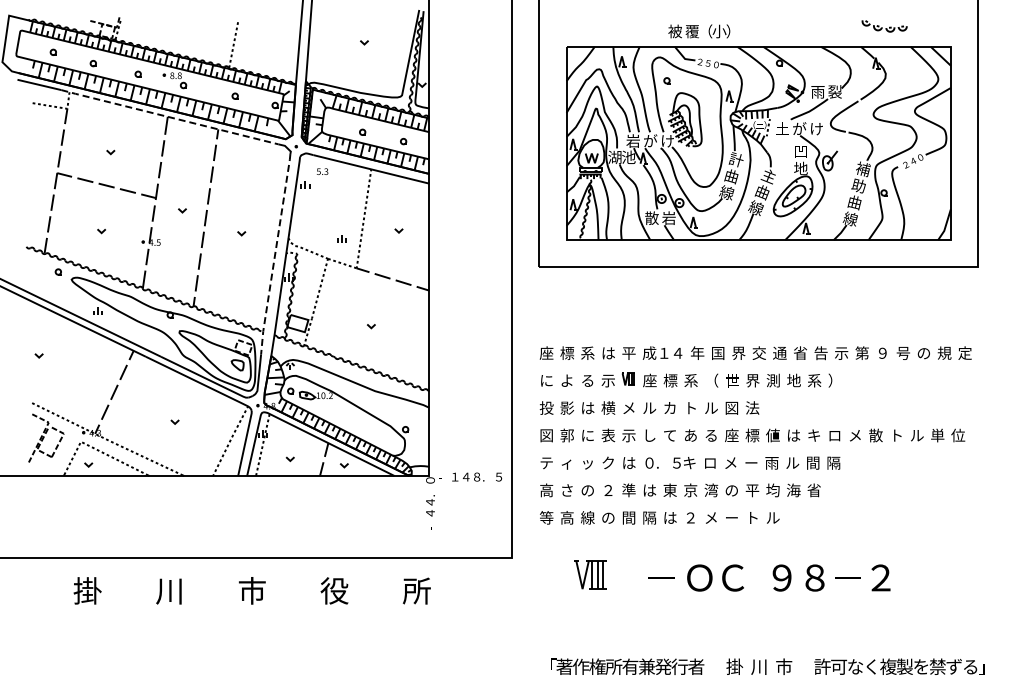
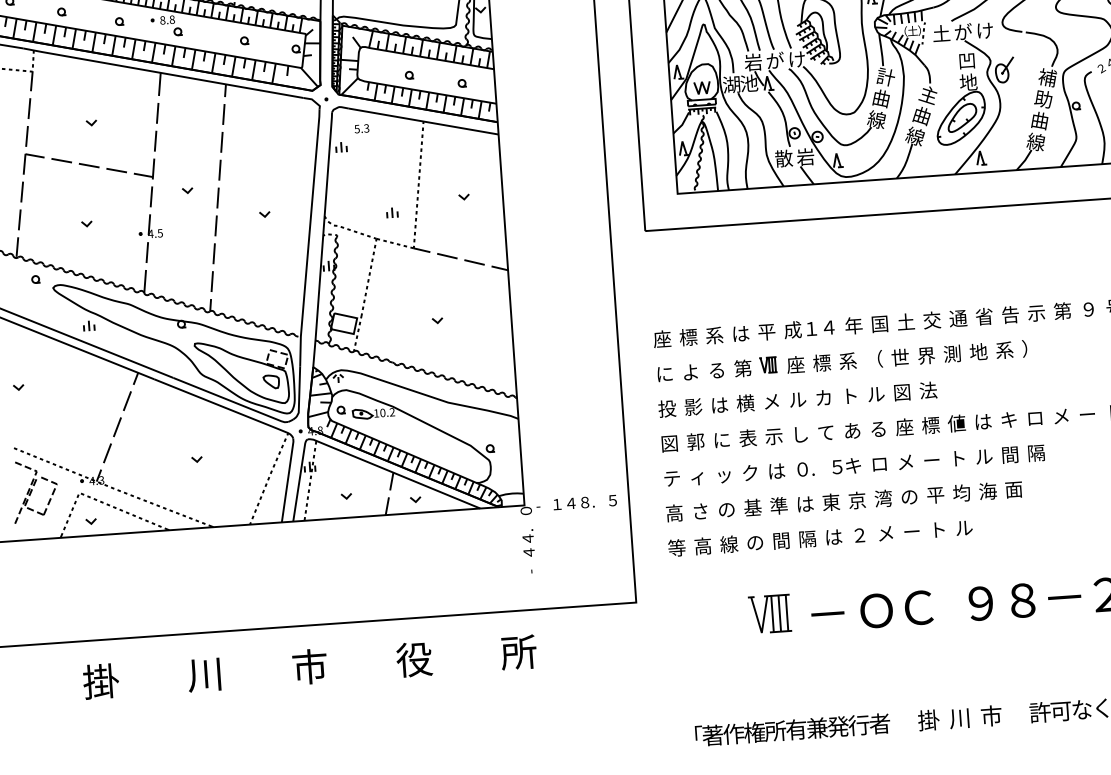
line: (169, 117) -> (162, 73), dashed -> solid
line: (275, 254) -> (309, 238), dashed -> solid
text: (738, 352) -> (905, 321), 界 -> 土
text: (608, 380) -> (743, 368), 示 -> 第
text: (875, 435) -> (1086, 414), 散 -> ー
text: (771, 463) -> (957, 459), 雨 -> ト
text: (608, 489) -> (752, 506), ２ -> 基
text: (813, 490) -> (1013, 489), 省 -> 面
part: (590, 574) -> (770, 613), moved

